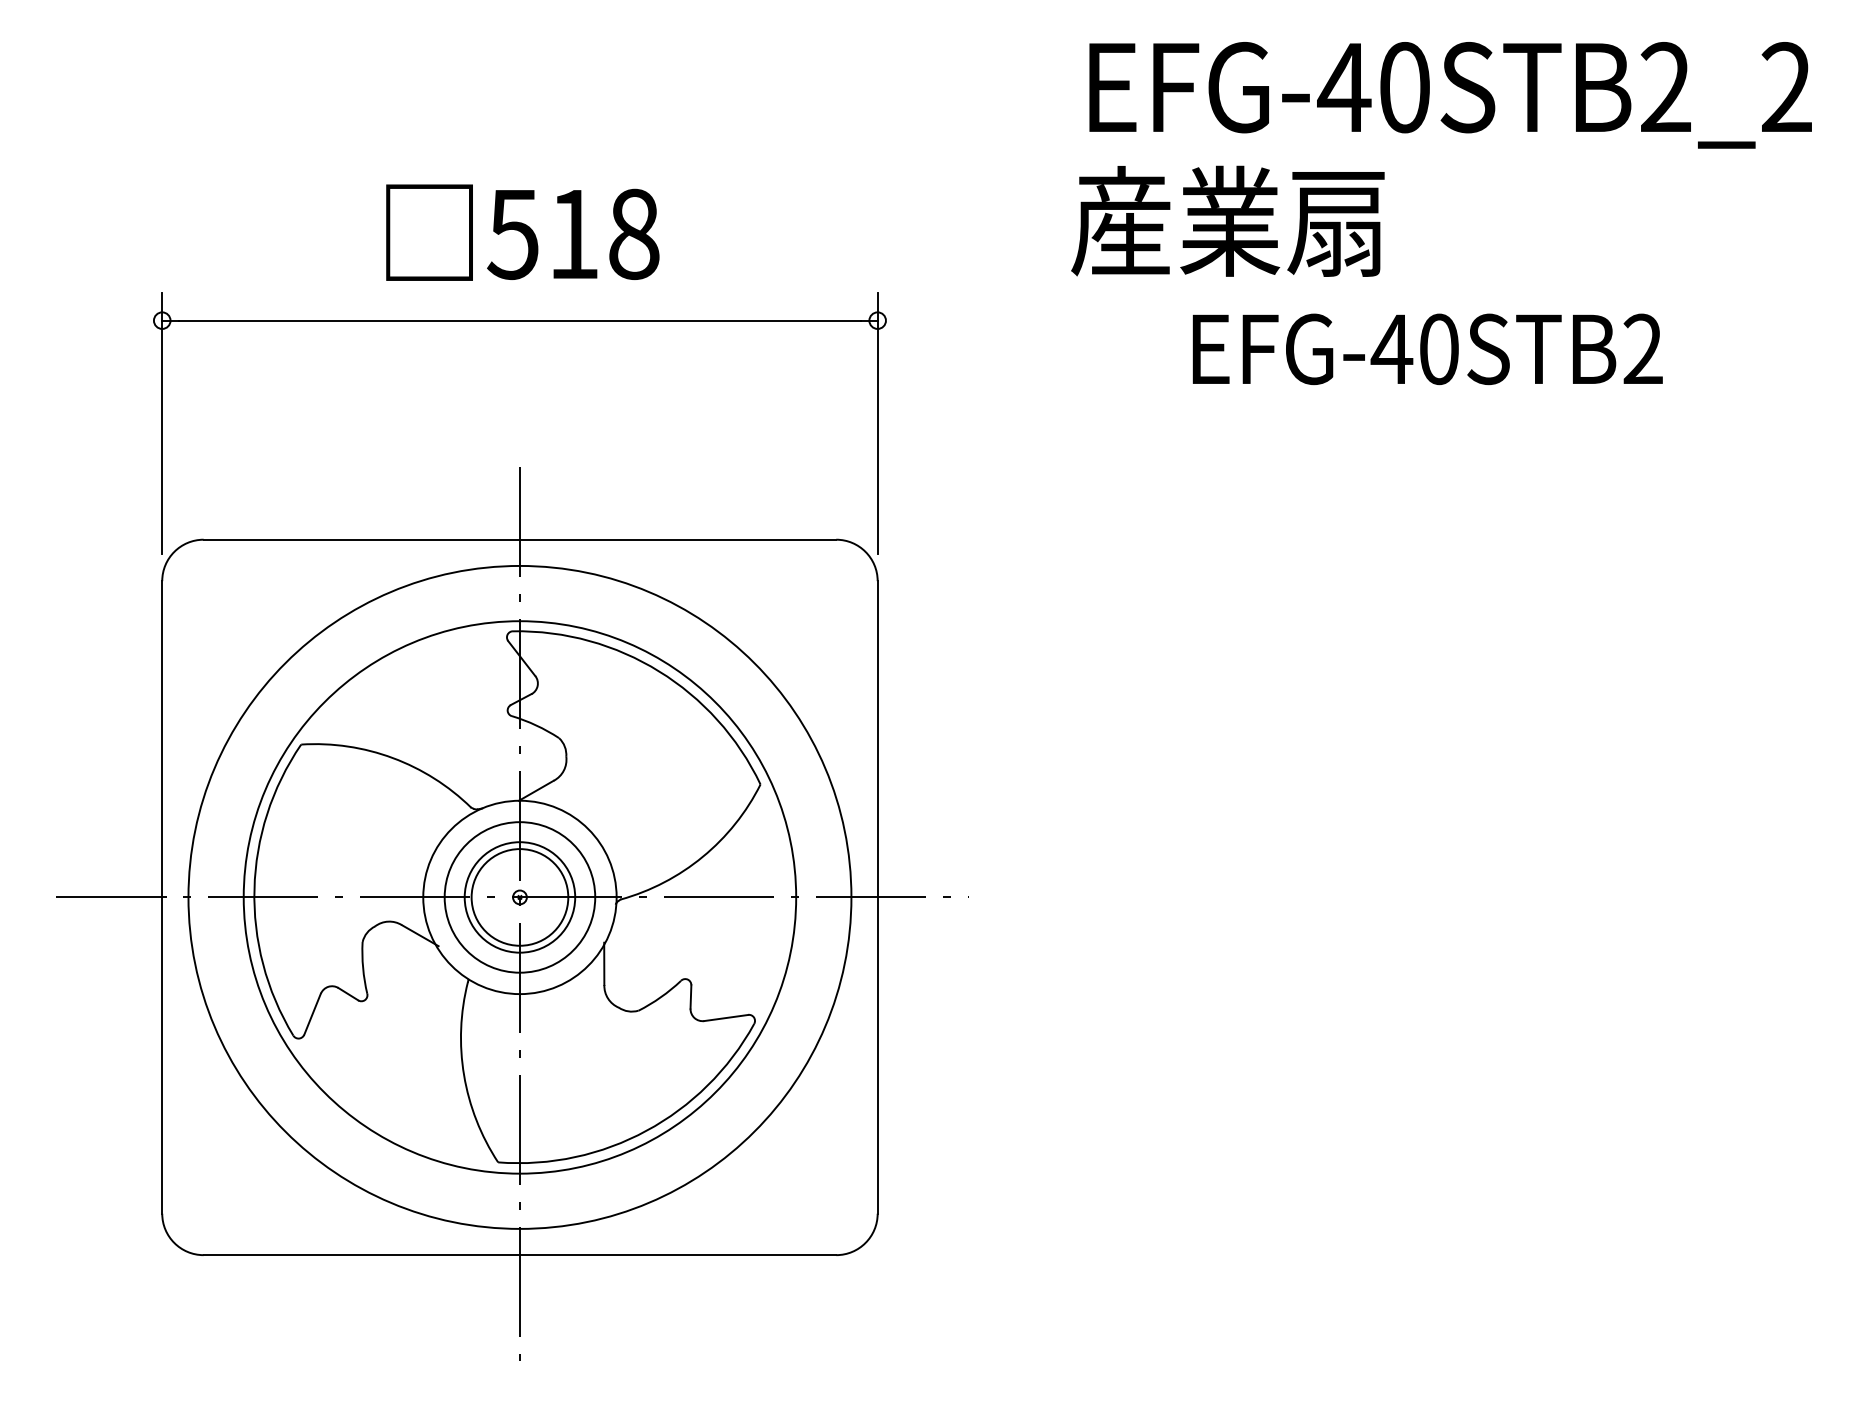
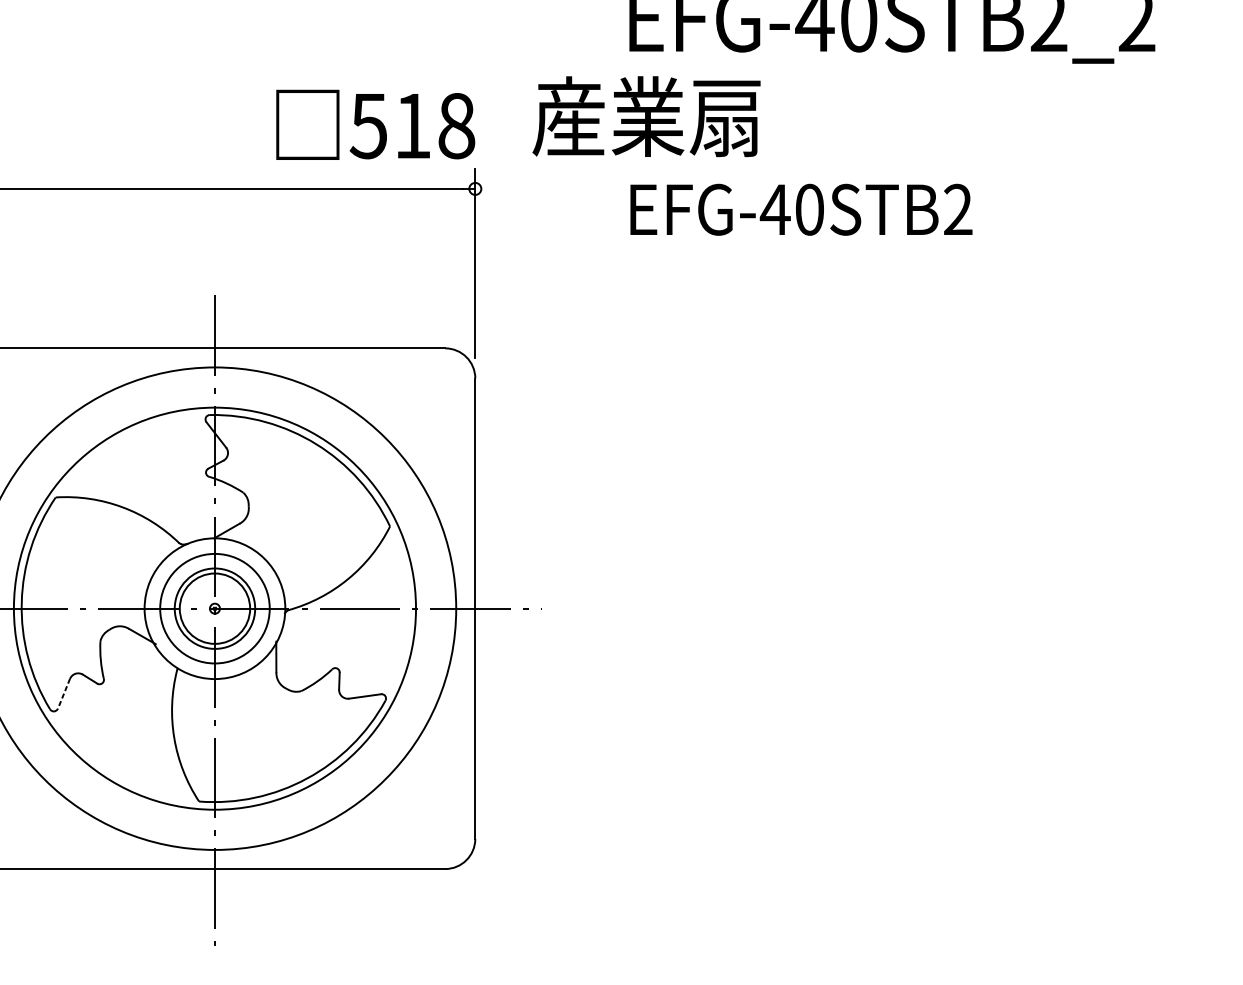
text: (1227, 220) -> (646, 116), moved
text: (522, 232) -> (375, 124), moved
text: (1427, 349) -> (801, 209), moved
line: (312, 1014) -> (63, 693), solid -> dashed

